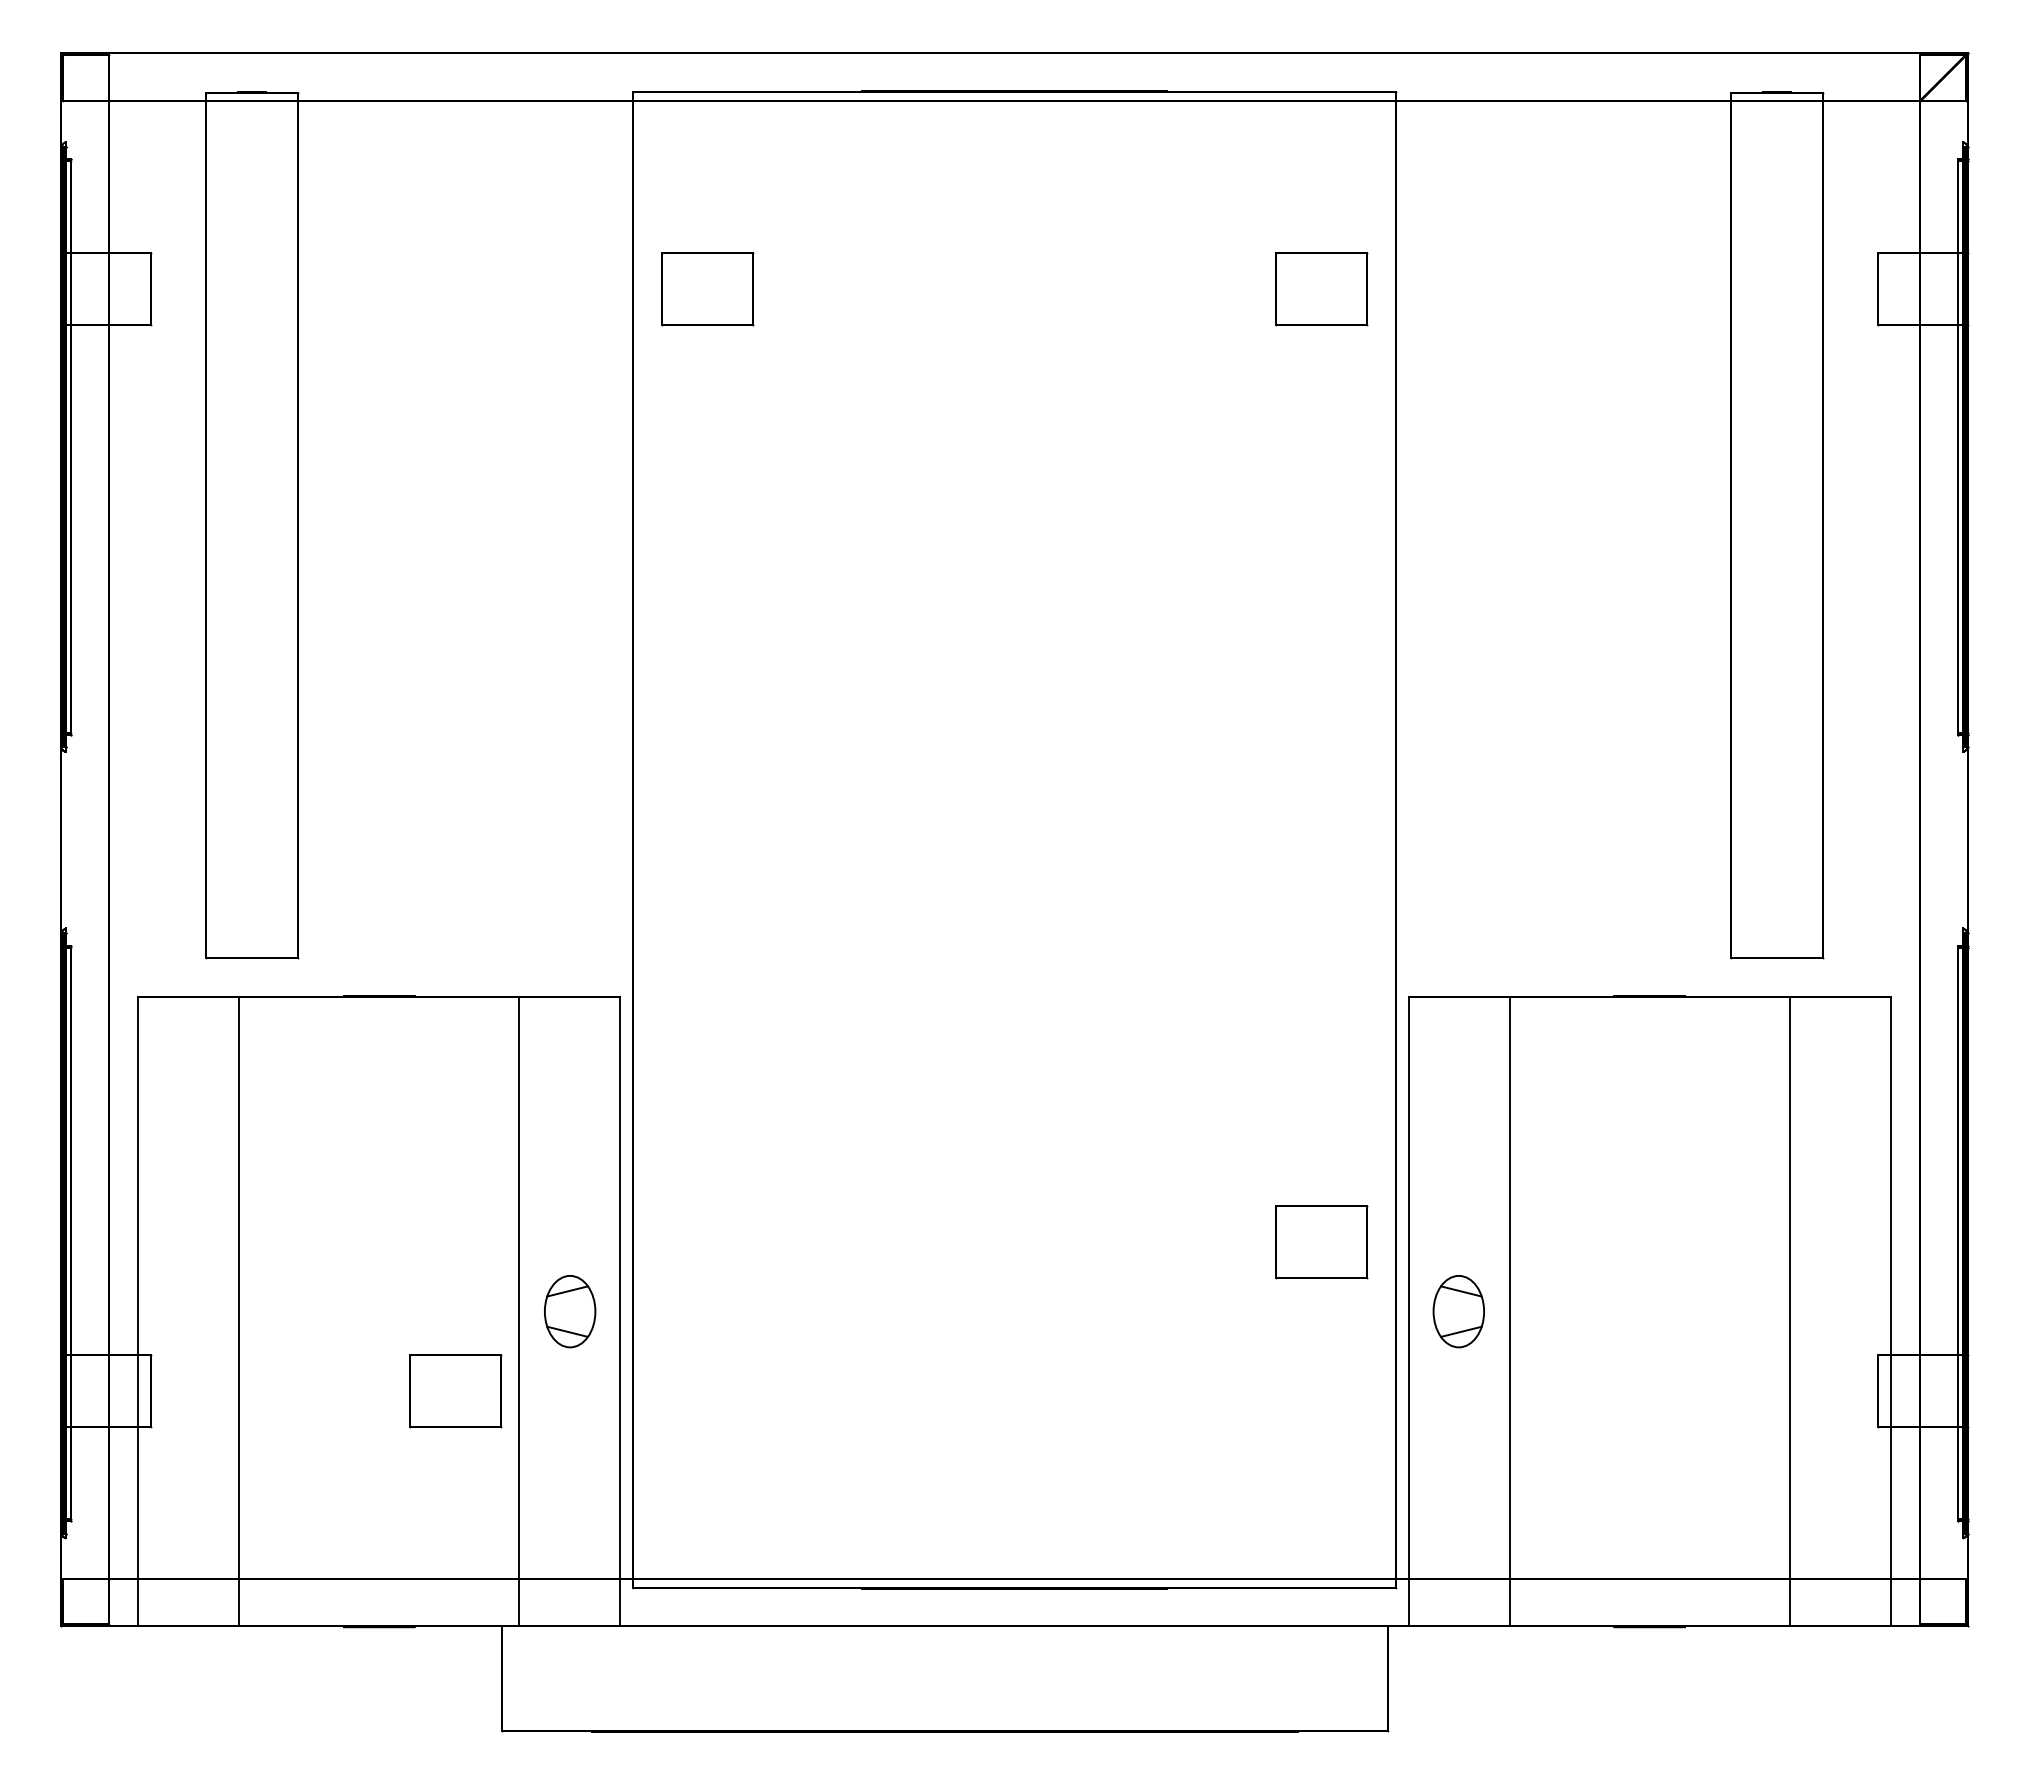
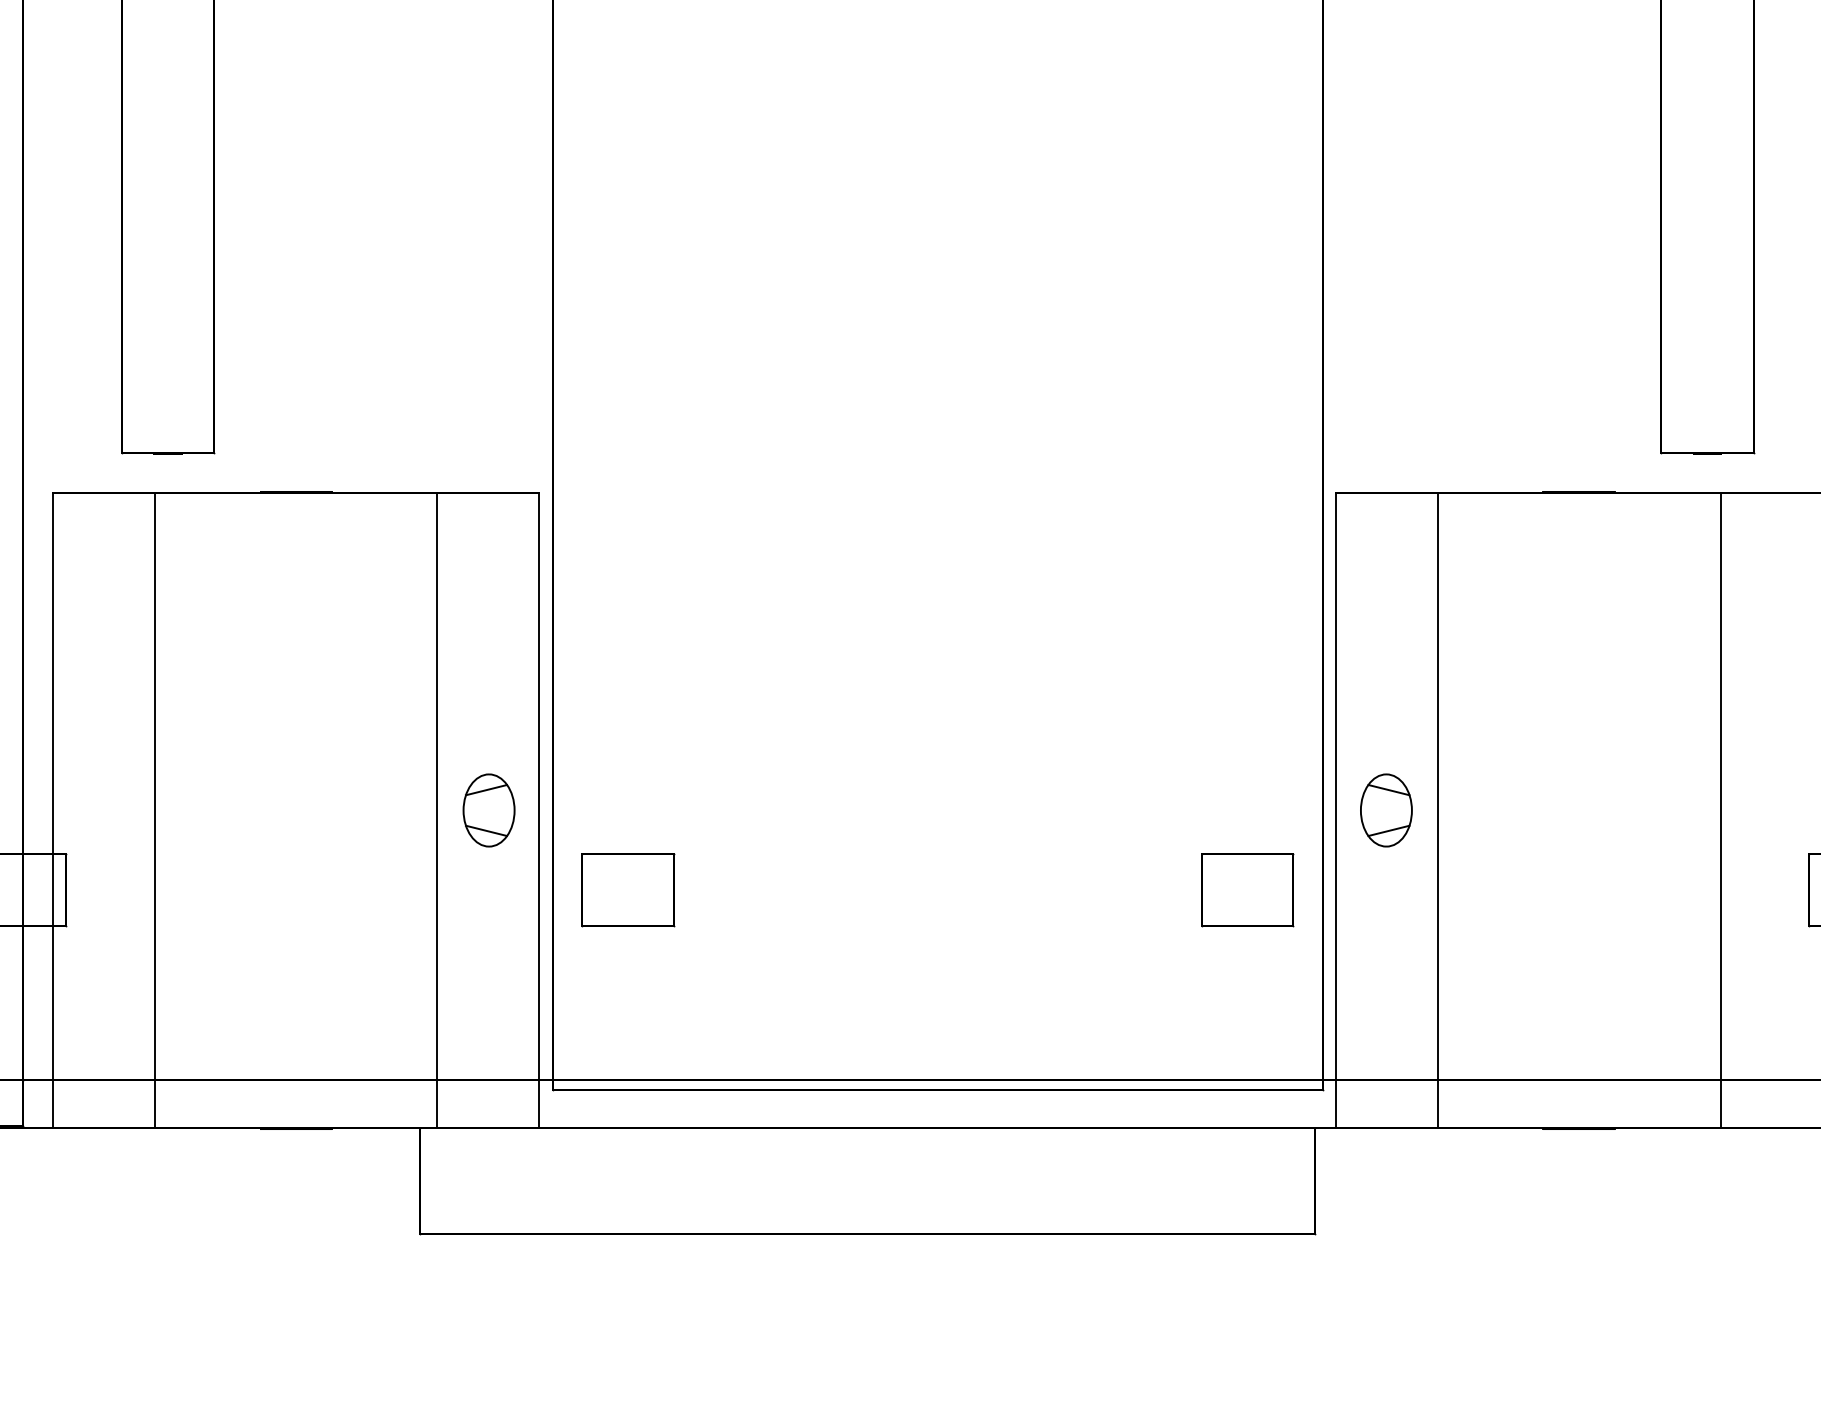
part: (1321, 1242) -> (1247, 891), moved
part: (455, 1391) -> (627, 891), moved

